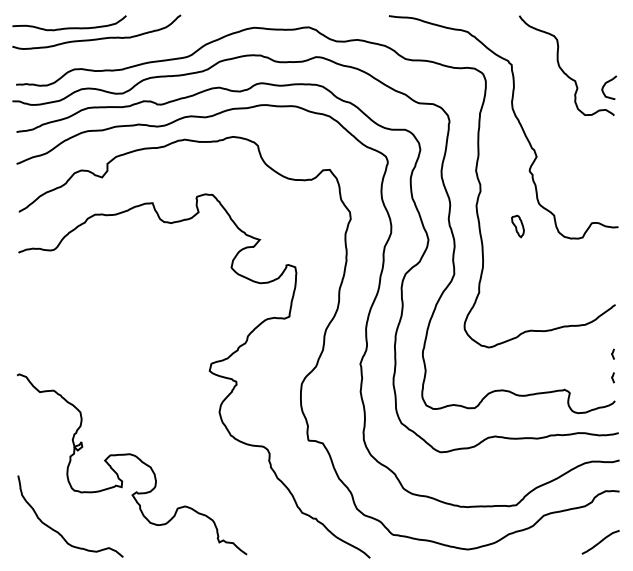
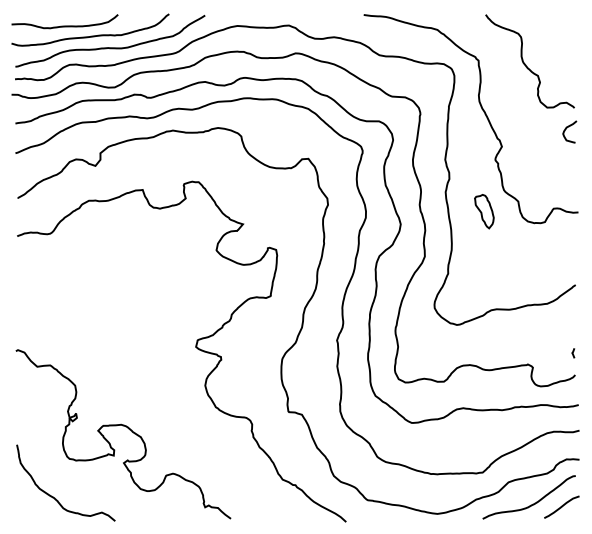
curve: (118, 50) -> (110, 47), added
curve: (606, 83) -> (567, 128), moved
part: (518, 226) -> (484, 211), size x1.67
curve: (613, 354) -> (573, 331), removed
curve: (568, 539) -> (531, 504), added

